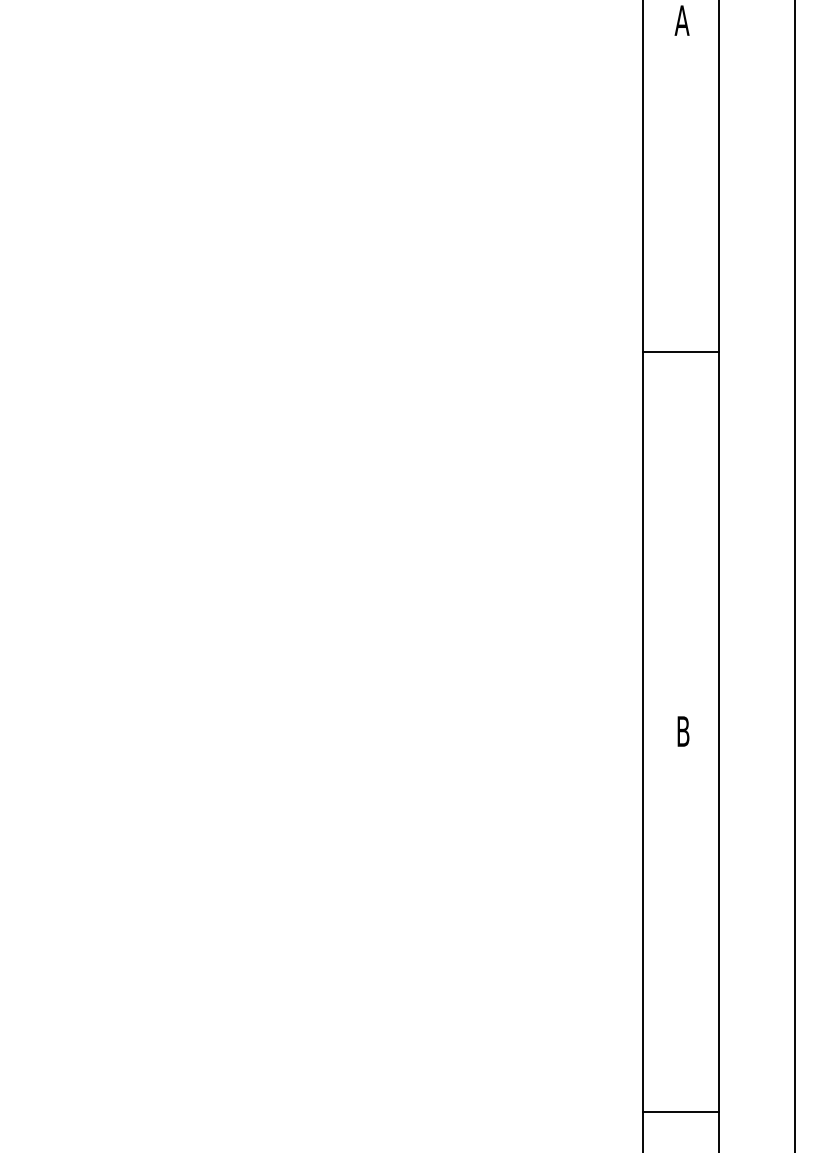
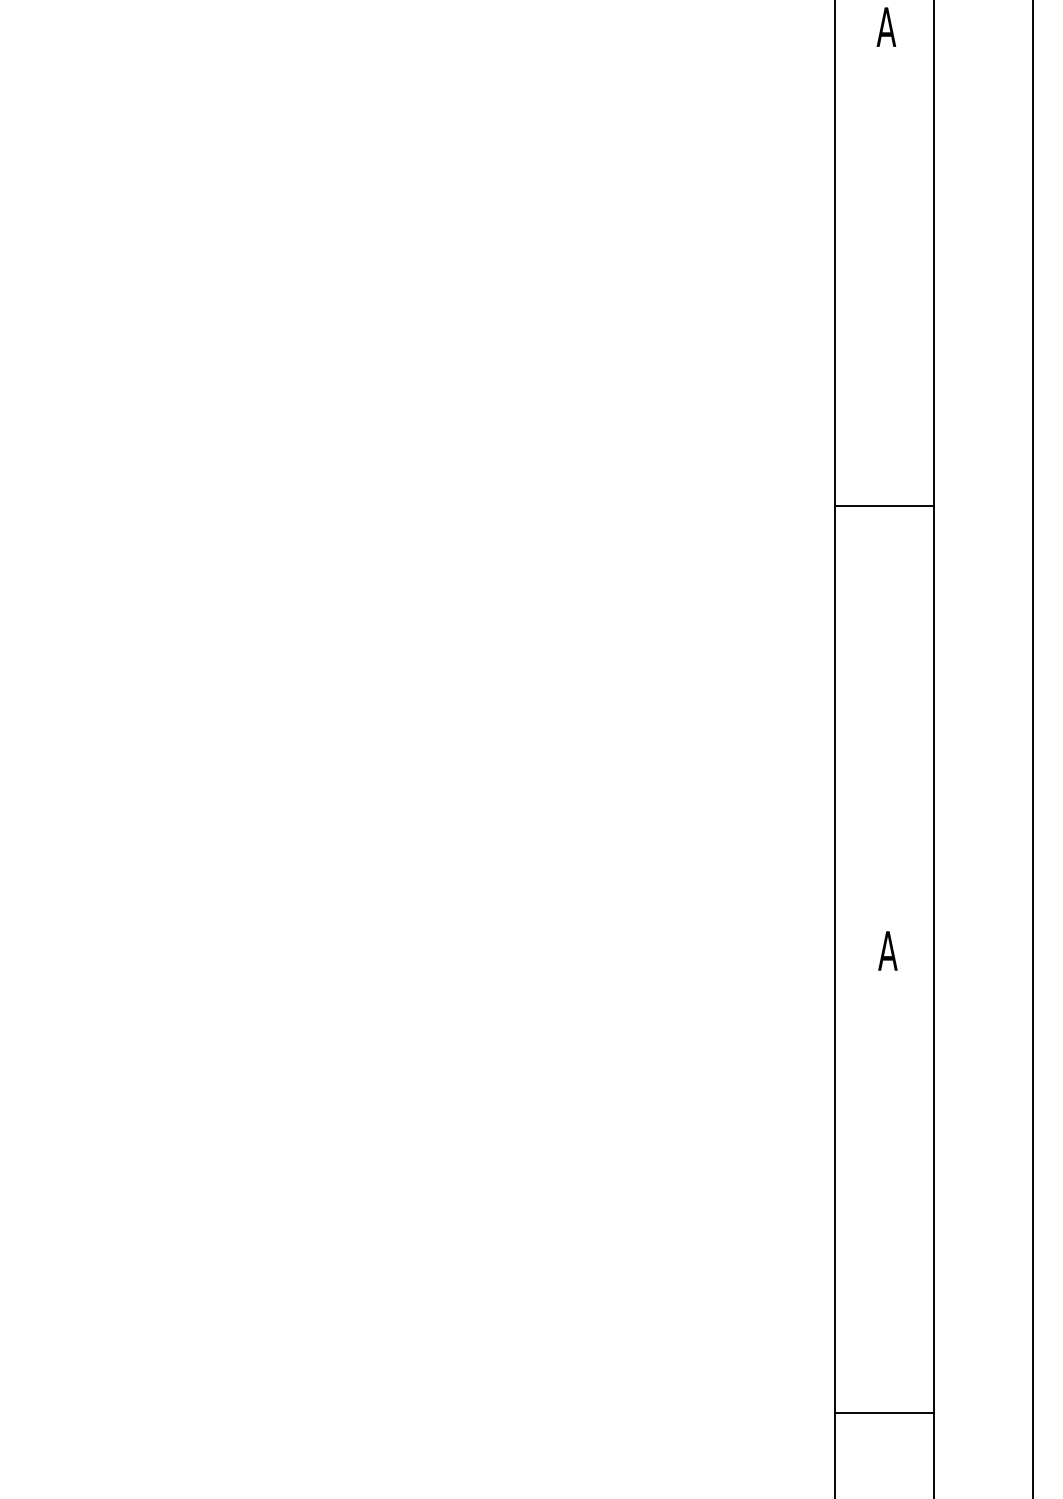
line: (680, 351) -> (884, 506), moved
text: (682, 731) -> (887, 950), B -> A
line: (680, 1112) -> (884, 1413), moved

